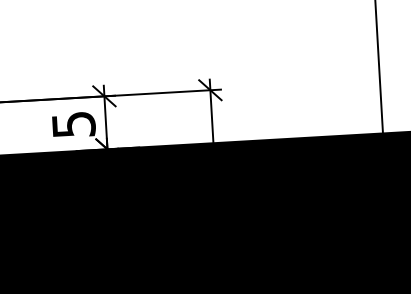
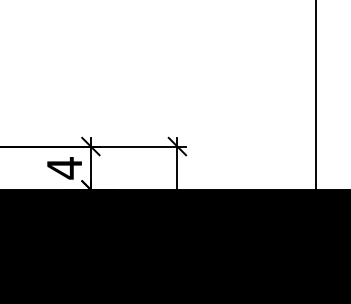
text: (73, 125) -> (64, 168), 5 -> 4

